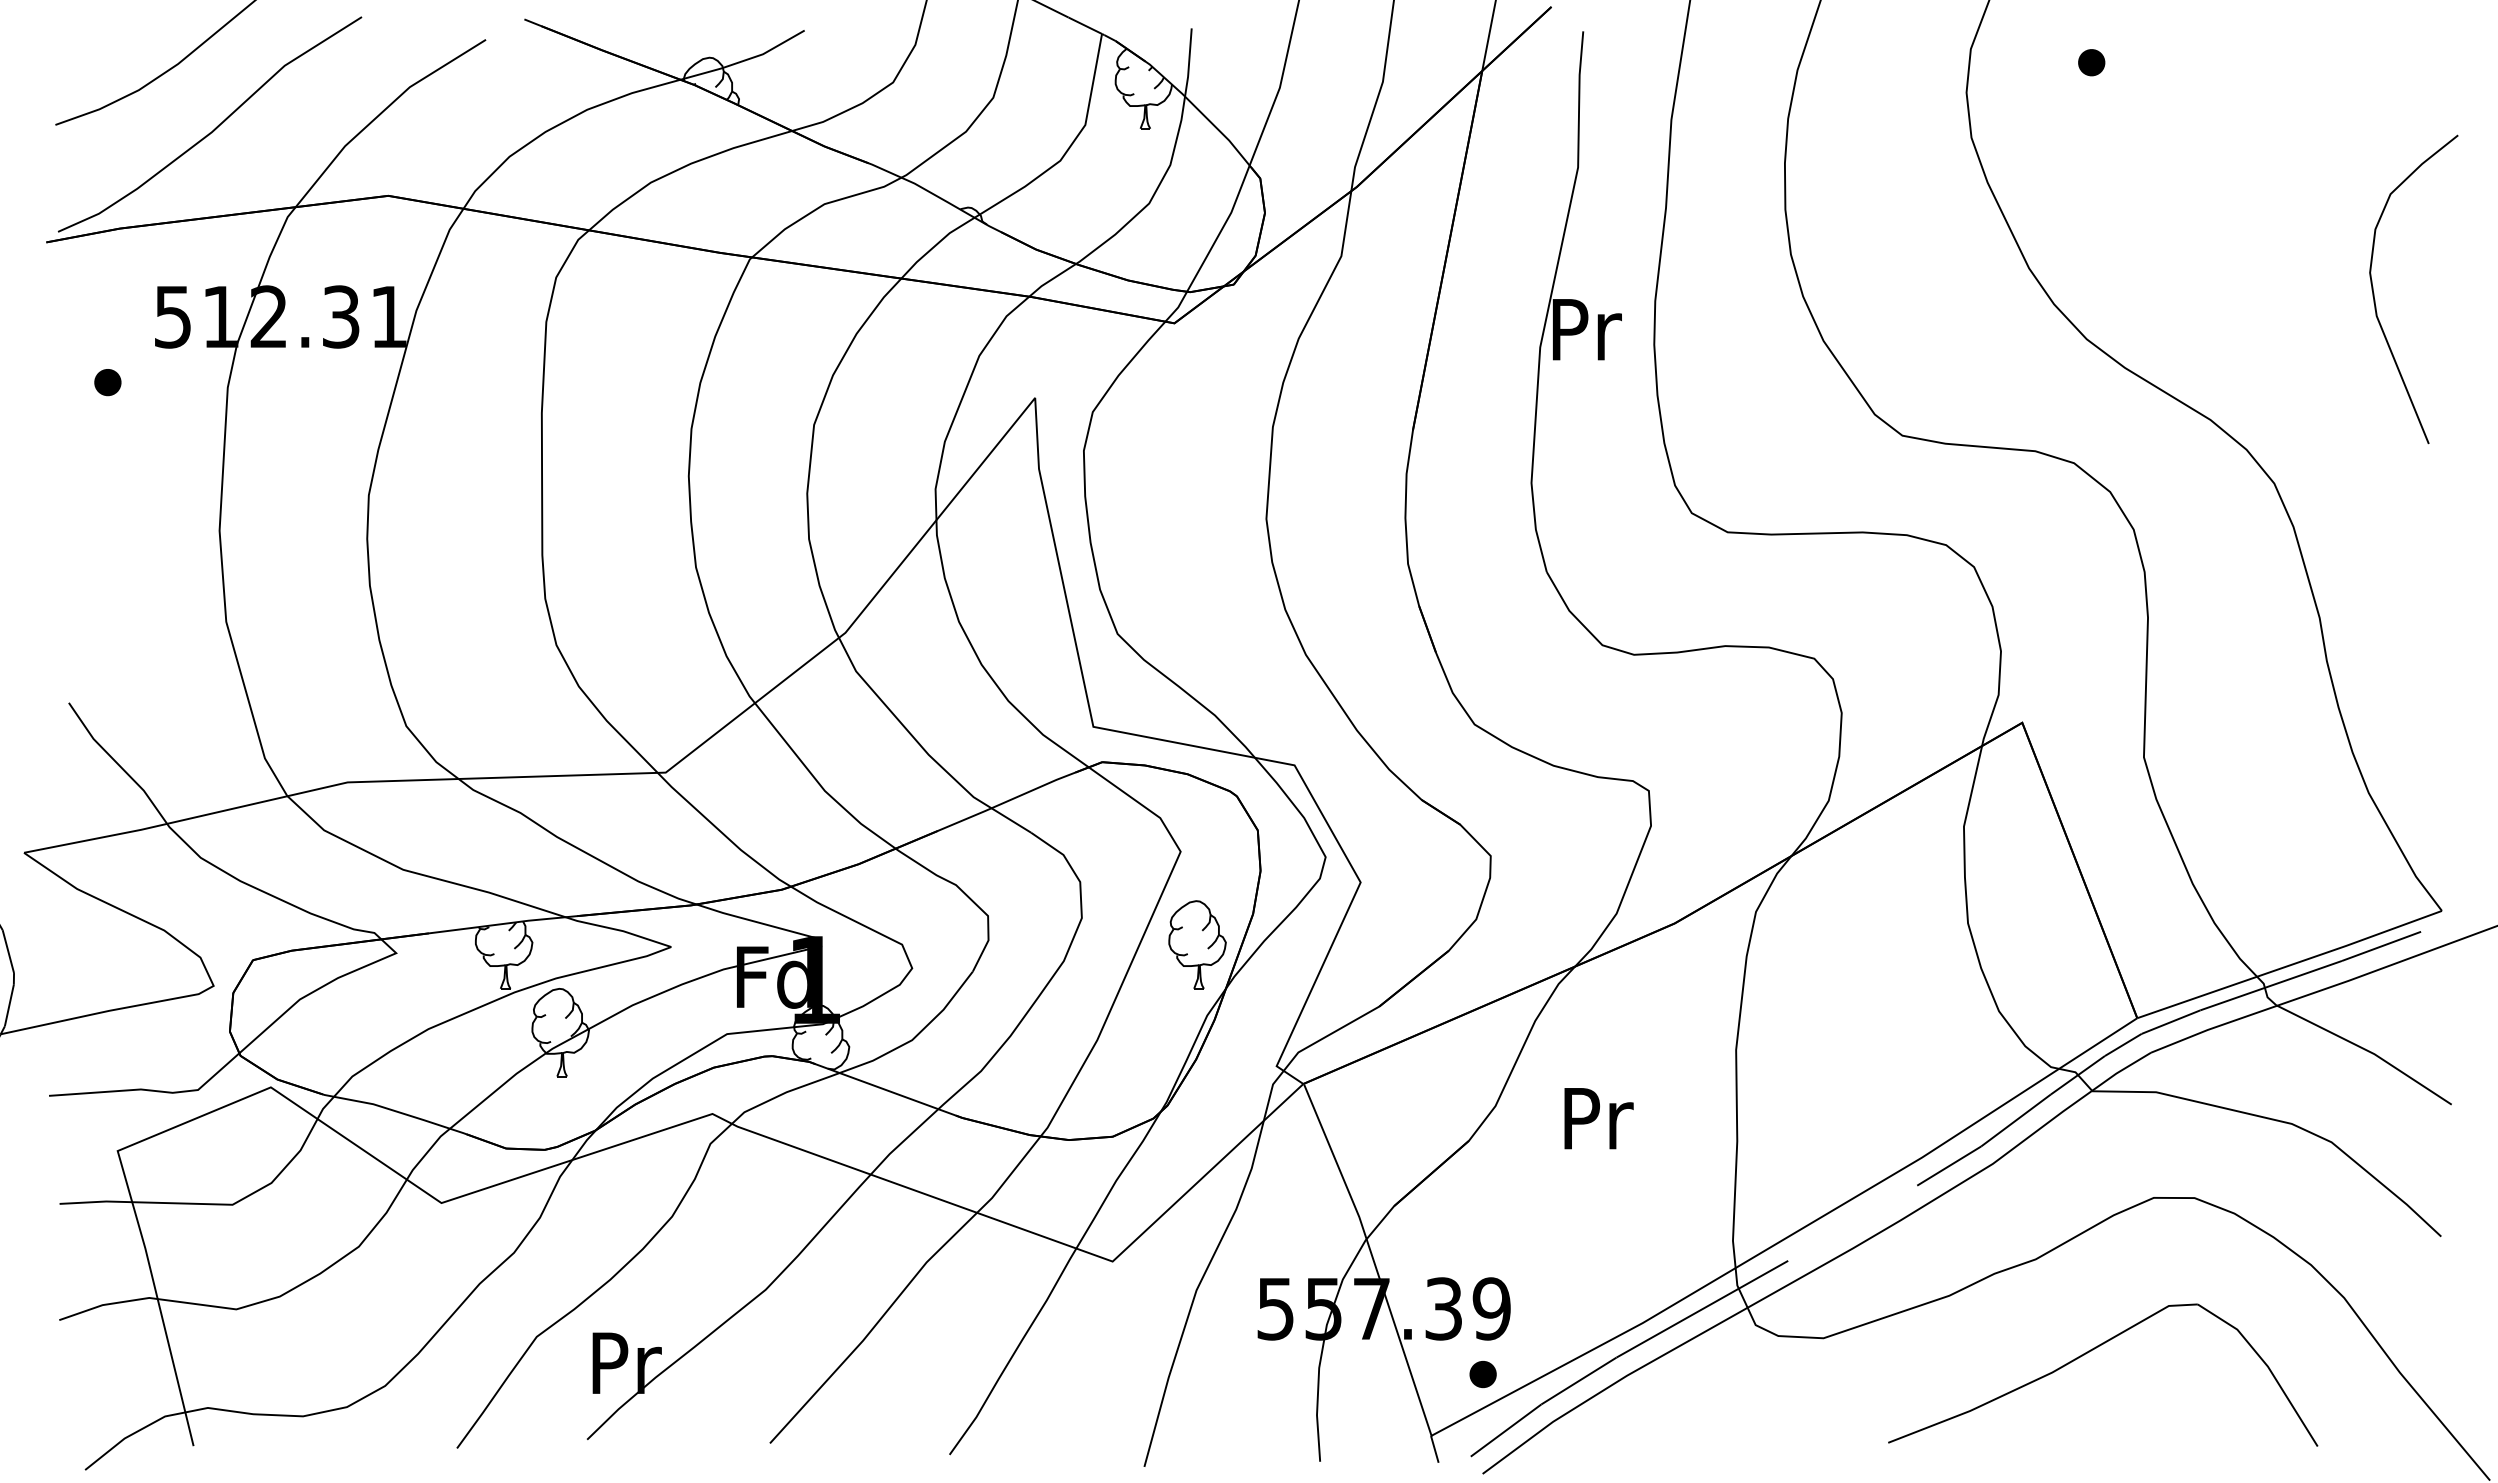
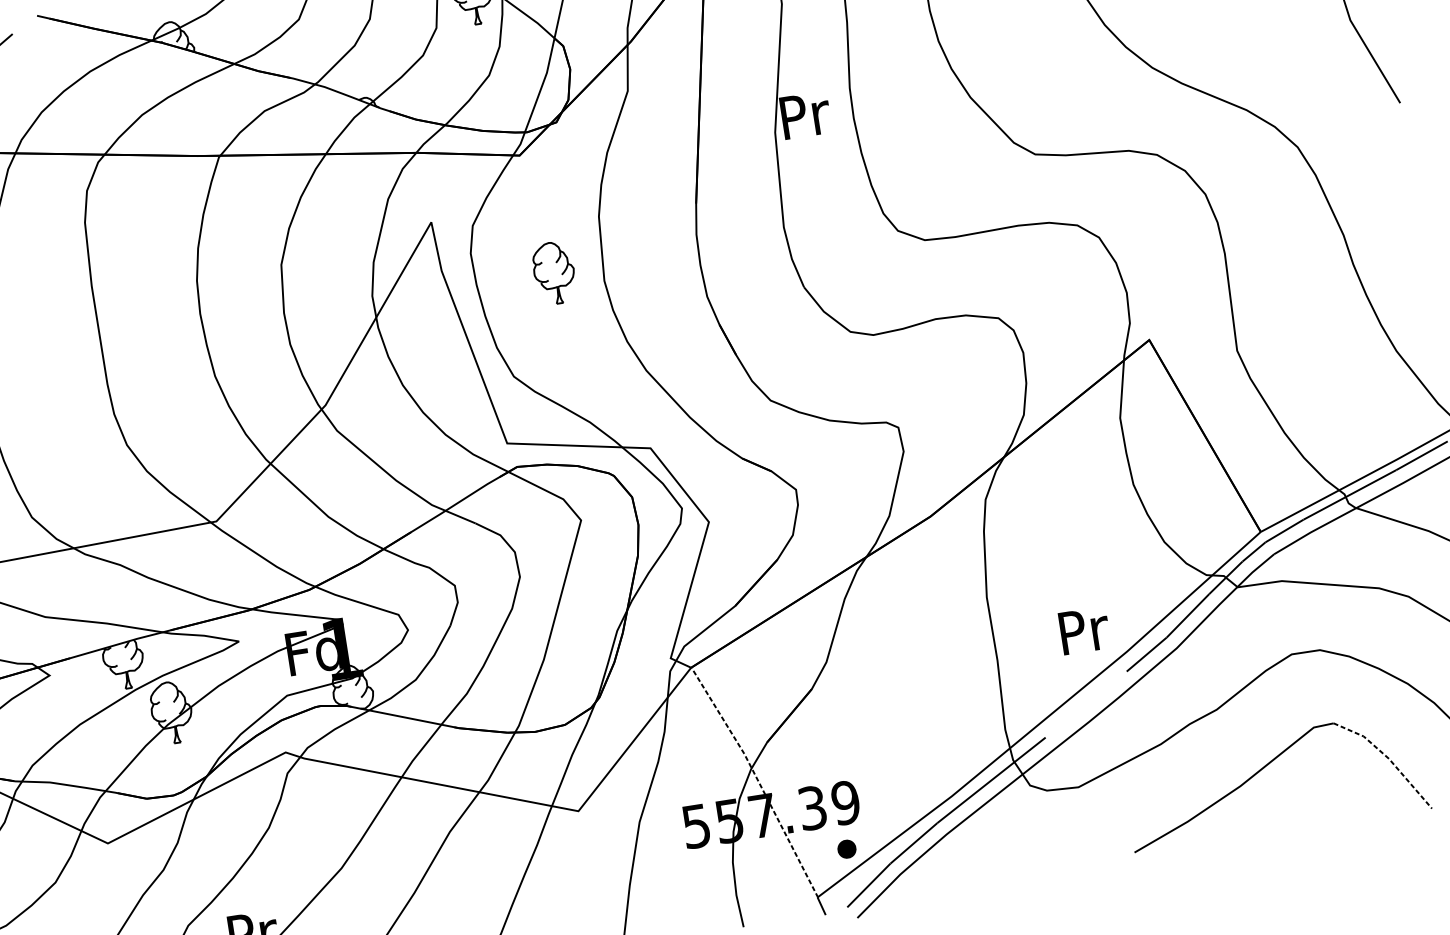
part: (1197, 944) -> (554, 272), moved
text: (1598, 1118) -> (1084, 630), moved
line: (1372, 1257) -> (757, 780), solid -> dashed
line: (2267, 1366) -> (1388, 758), solid -> dashed

